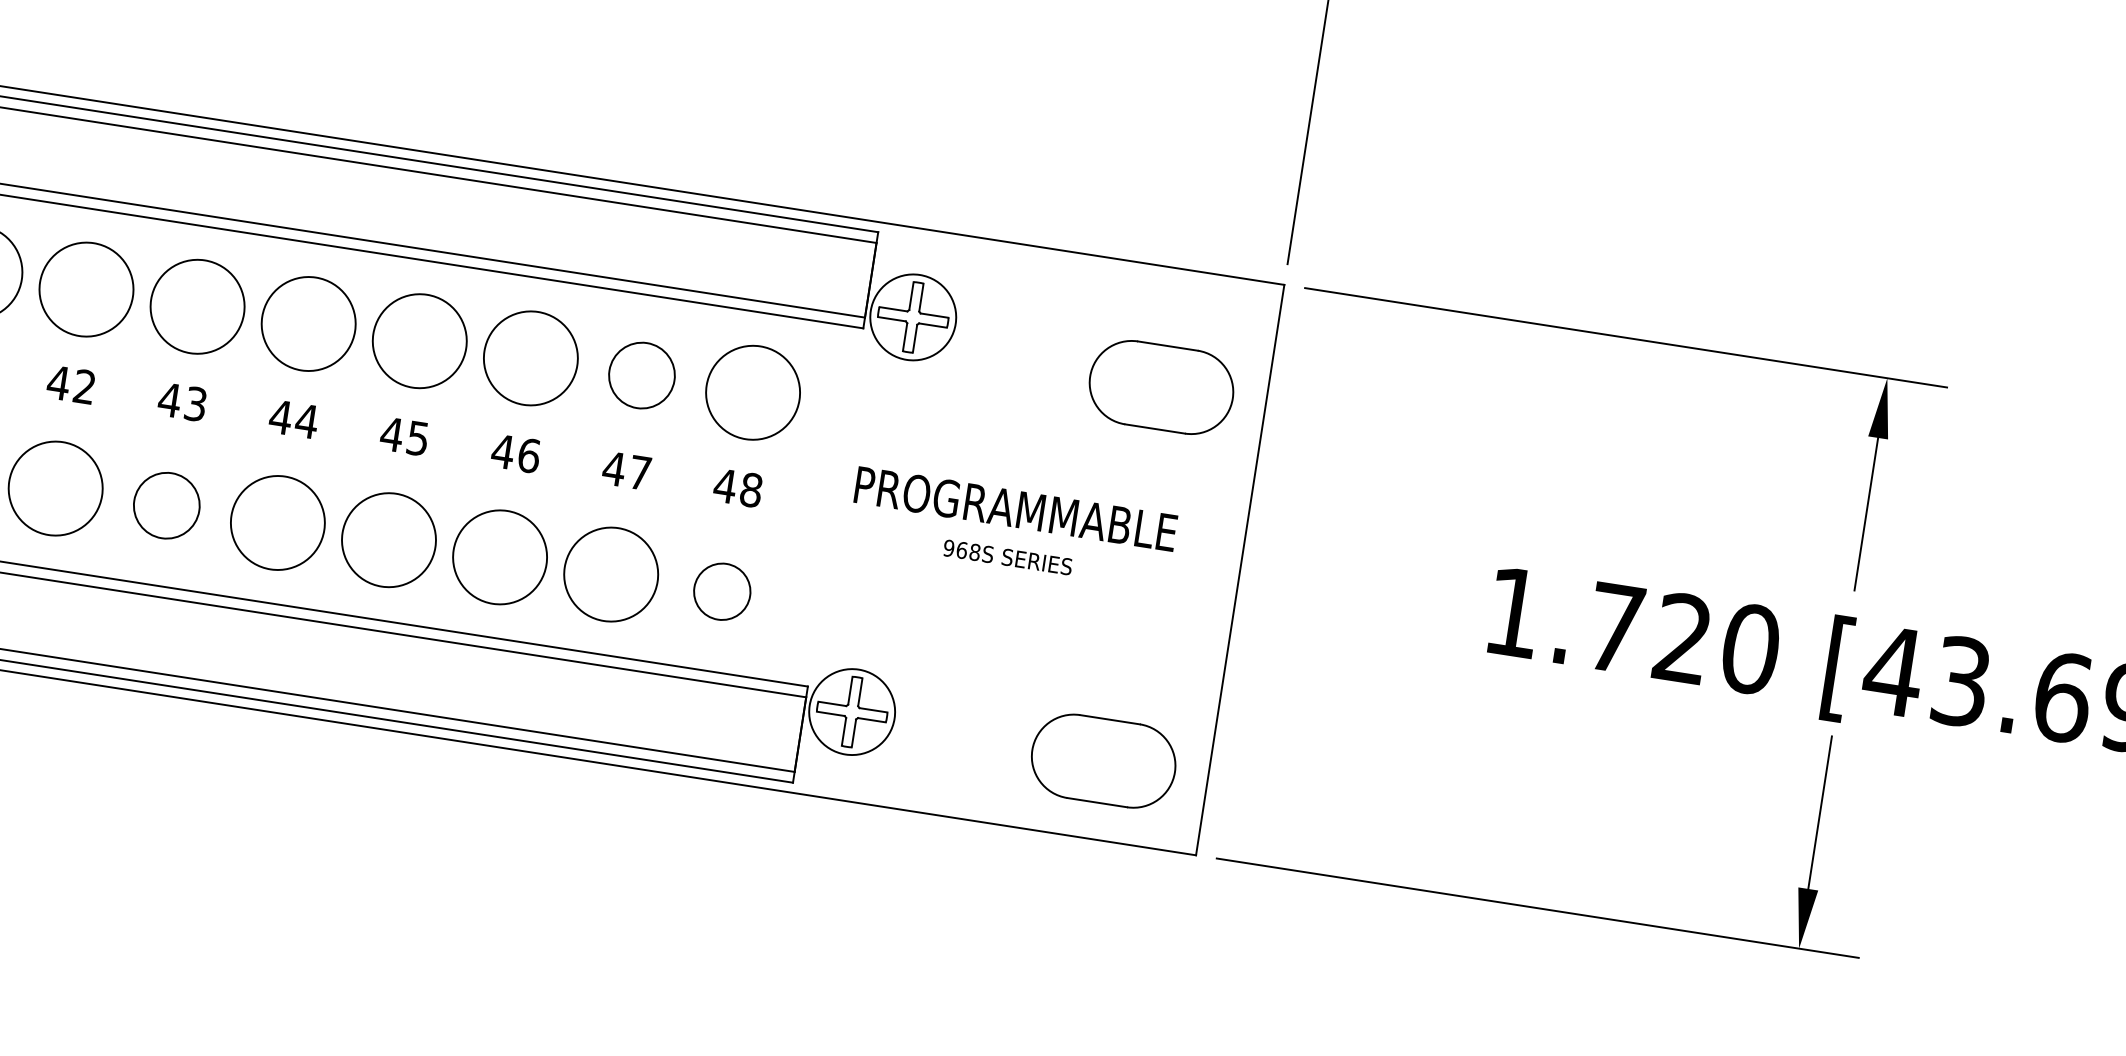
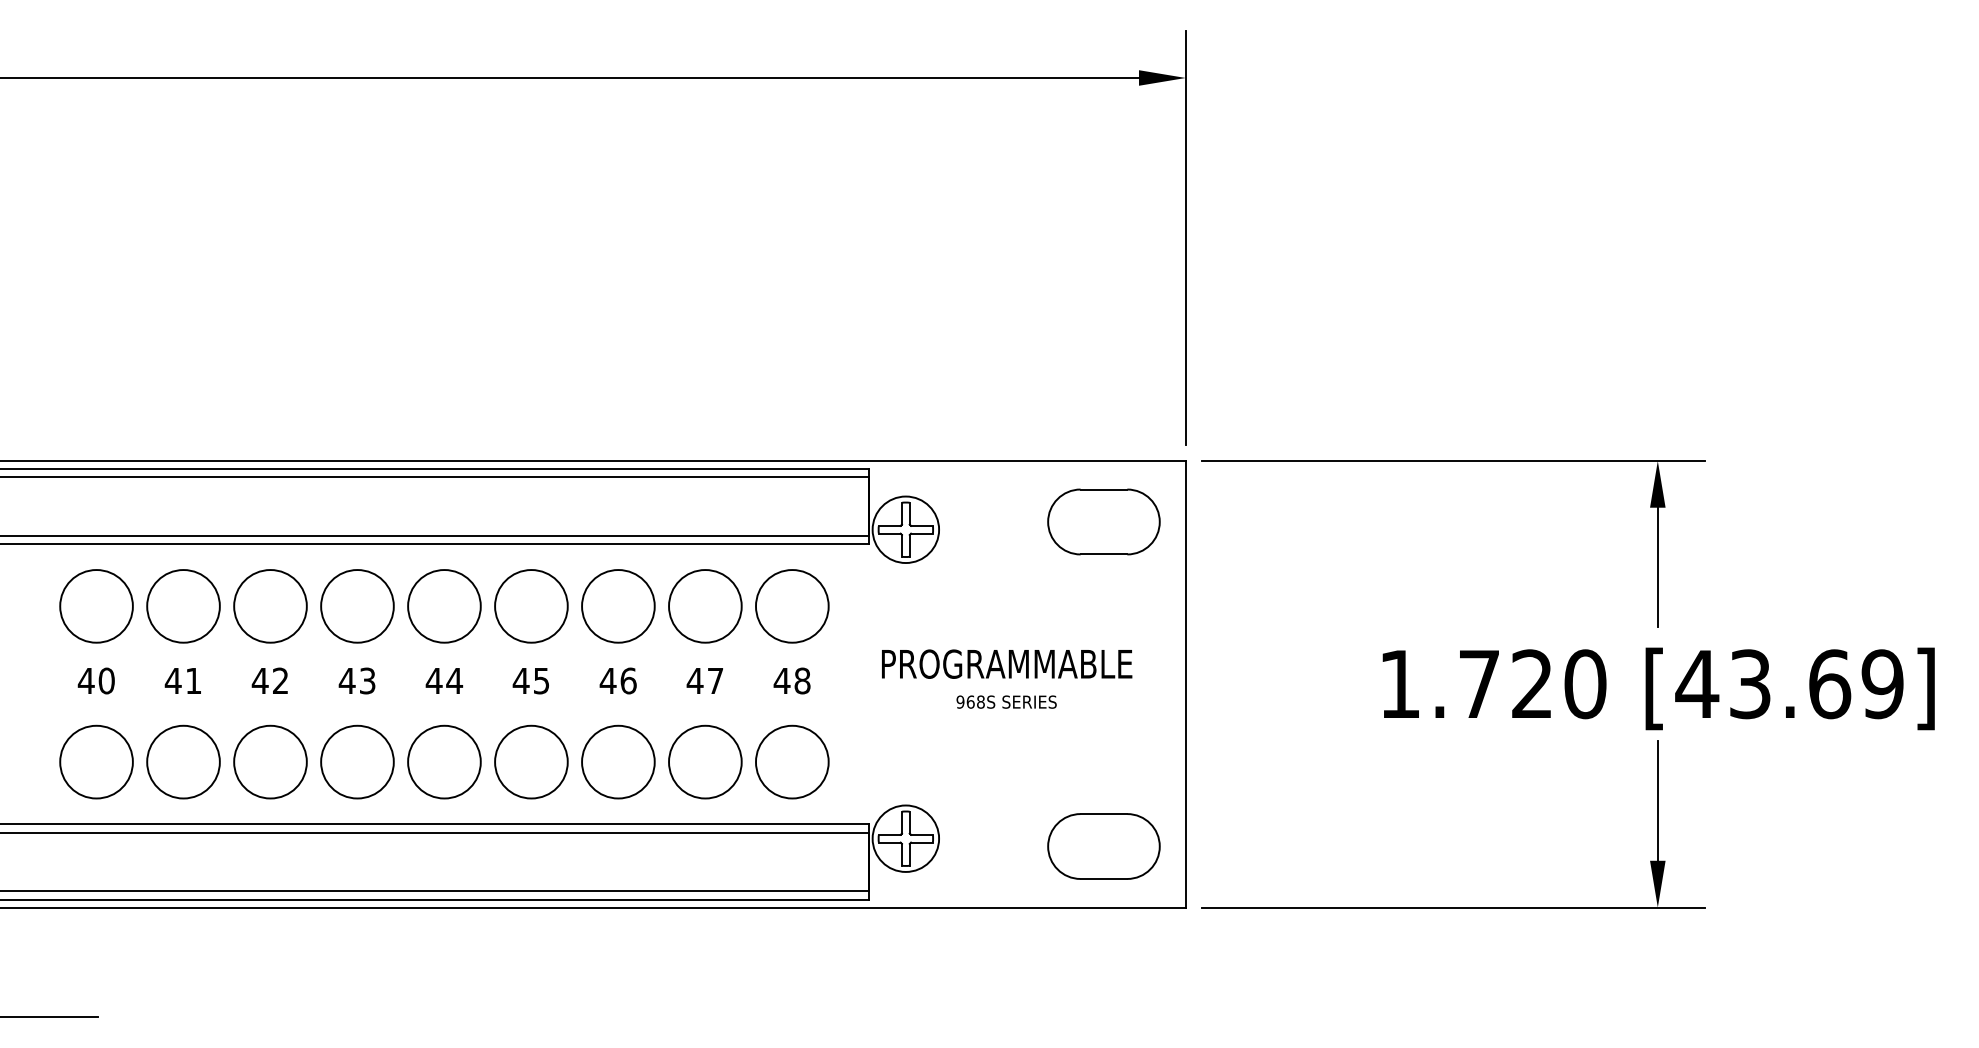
circle: (642, 375) -> (705, 606), size x1.43
part: (1161, 386) -> (1103, 521), moved
circle: (166, 504) -> (357, 761), size x1.43
circle: (722, 590) -> (792, 761), size x1.67

